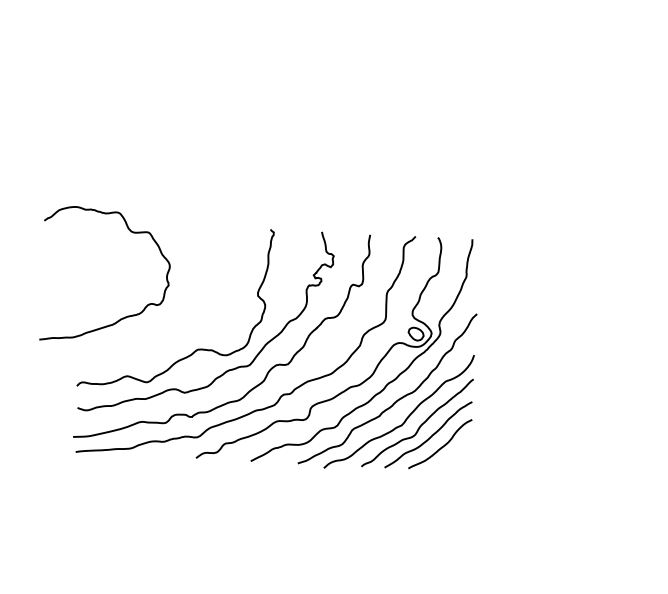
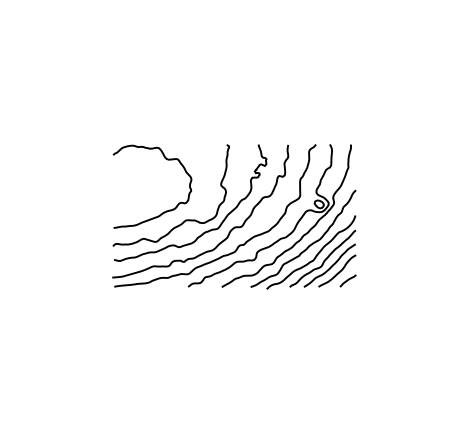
curve: (123, 316) -> (164, 211), moved
line: (456, 460) -> (347, 280), added

